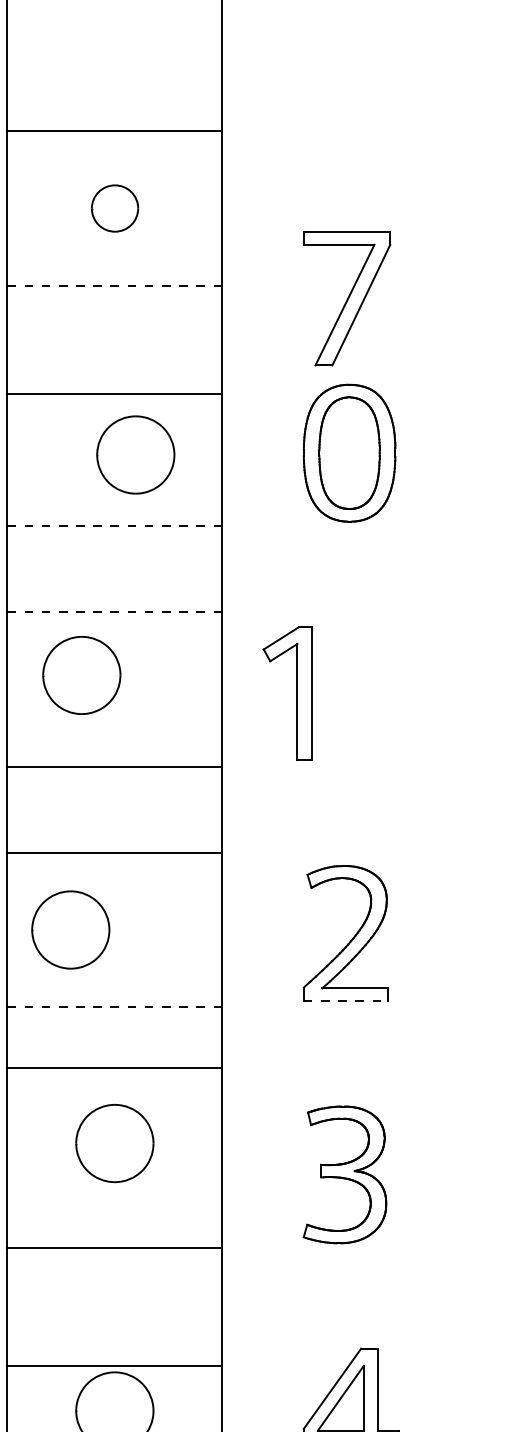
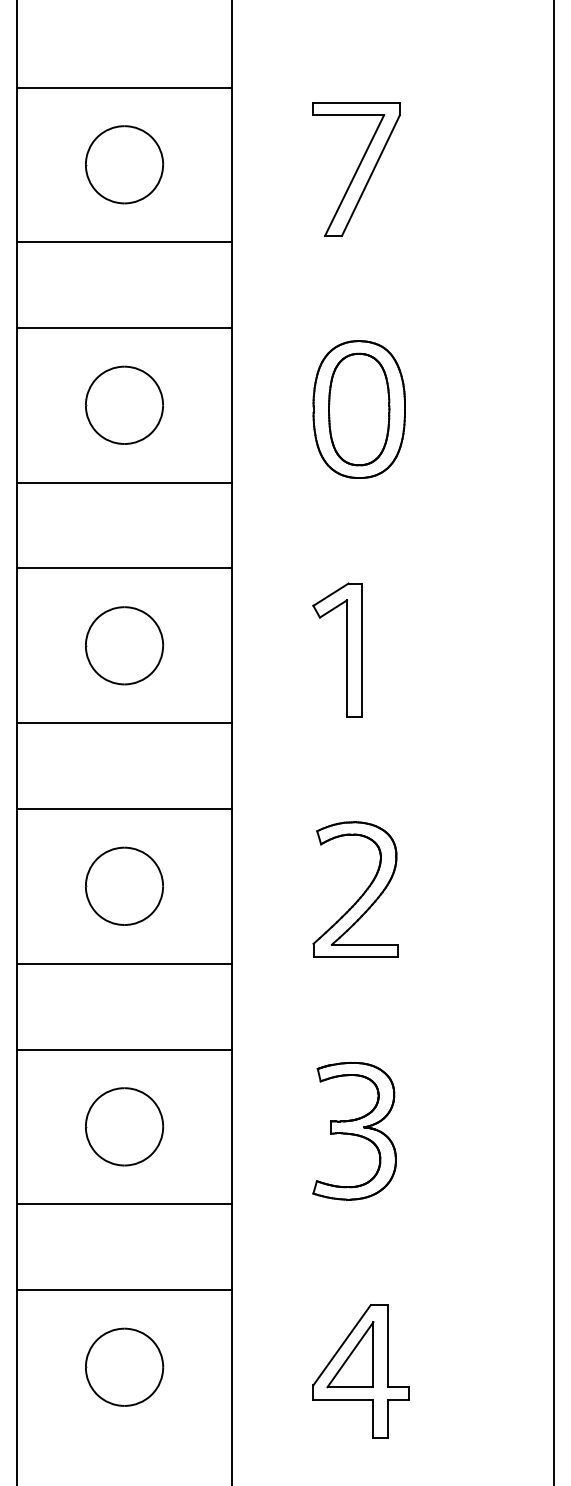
part: (114, 208) -> (124, 164), size x1.67
line: (113, 286) -> (123, 242), dashed -> solid
part: (346, 299) -> (356, 169), moved
line: (114, 394) -> (124, 328), moved
part: (135, 454) -> (124, 404), moved
line: (113, 526) -> (123, 482), dashed -> solid
line: (113, 612) -> (123, 568), dashed -> solid
part: (81, 675) -> (124, 645), moved
part: (296, 693) -> (346, 649), moved
part: (70, 929) -> (124, 885), moved
line: (346, 1001) -> (356, 957), dashed -> solid
line: (113, 1007) -> (123, 963), dashed -> solid
line: (114, 1068) -> (124, 1049), moved
part: (114, 1143) -> (124, 1126), moved
line: (114, 1366) -> (124, 1290), moved

